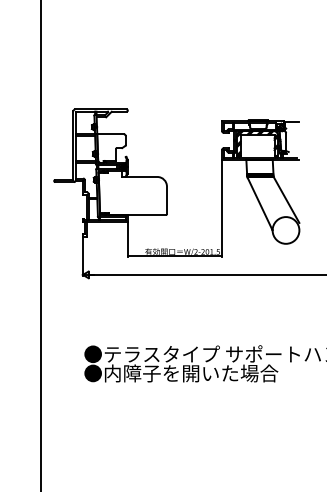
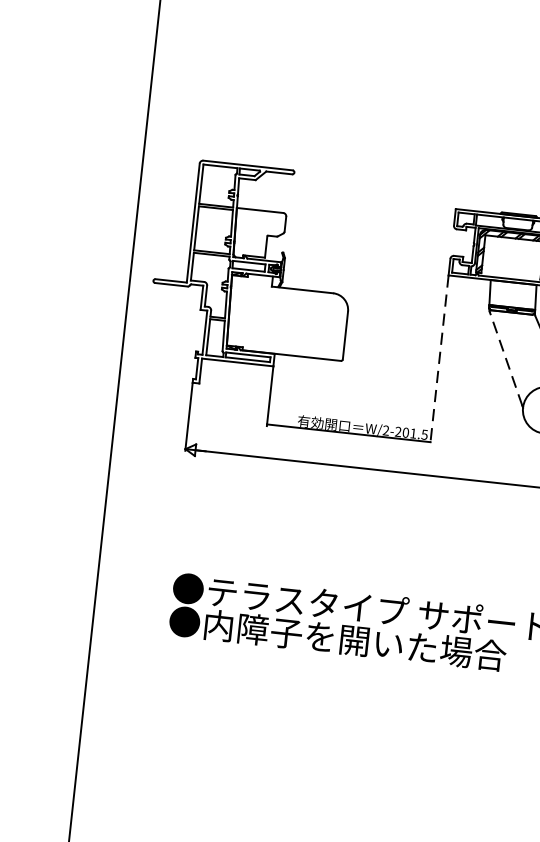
line: (259, 203) -> (505, 358), solid -> dashed
line: (222, 208) -> (440, 360), solid -> dashed

